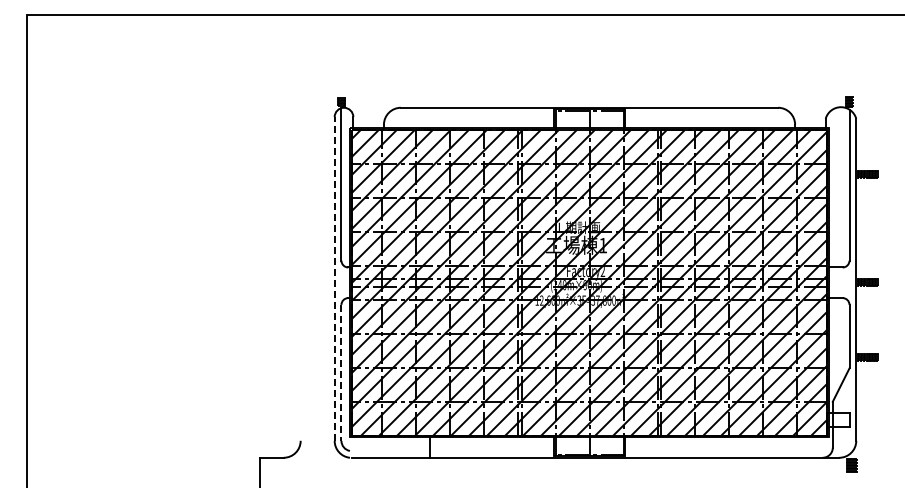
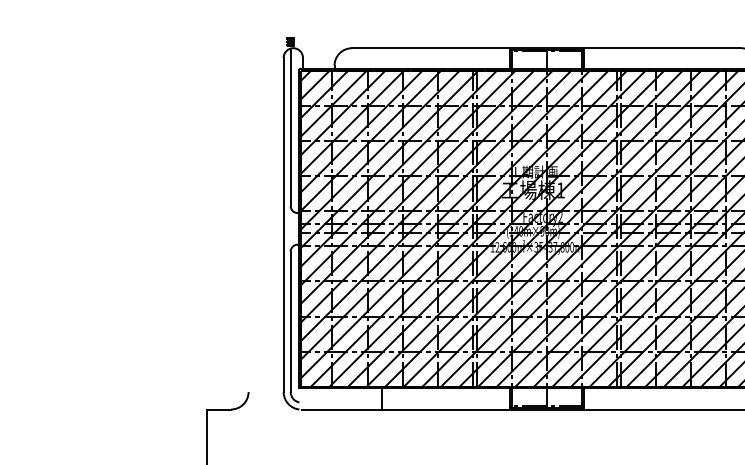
line: (334, 279) -> (283, 225), dashed -> solid
line: (341, 373) -> (290, 322), dashed -> solid

